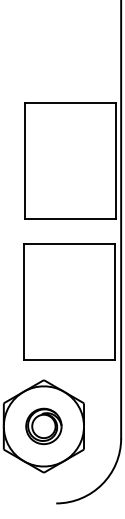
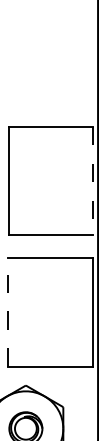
line: (116, 161) -> (93, 181), solid -> dashed
line: (24, 302) -> (7, 313), solid -> dashed

